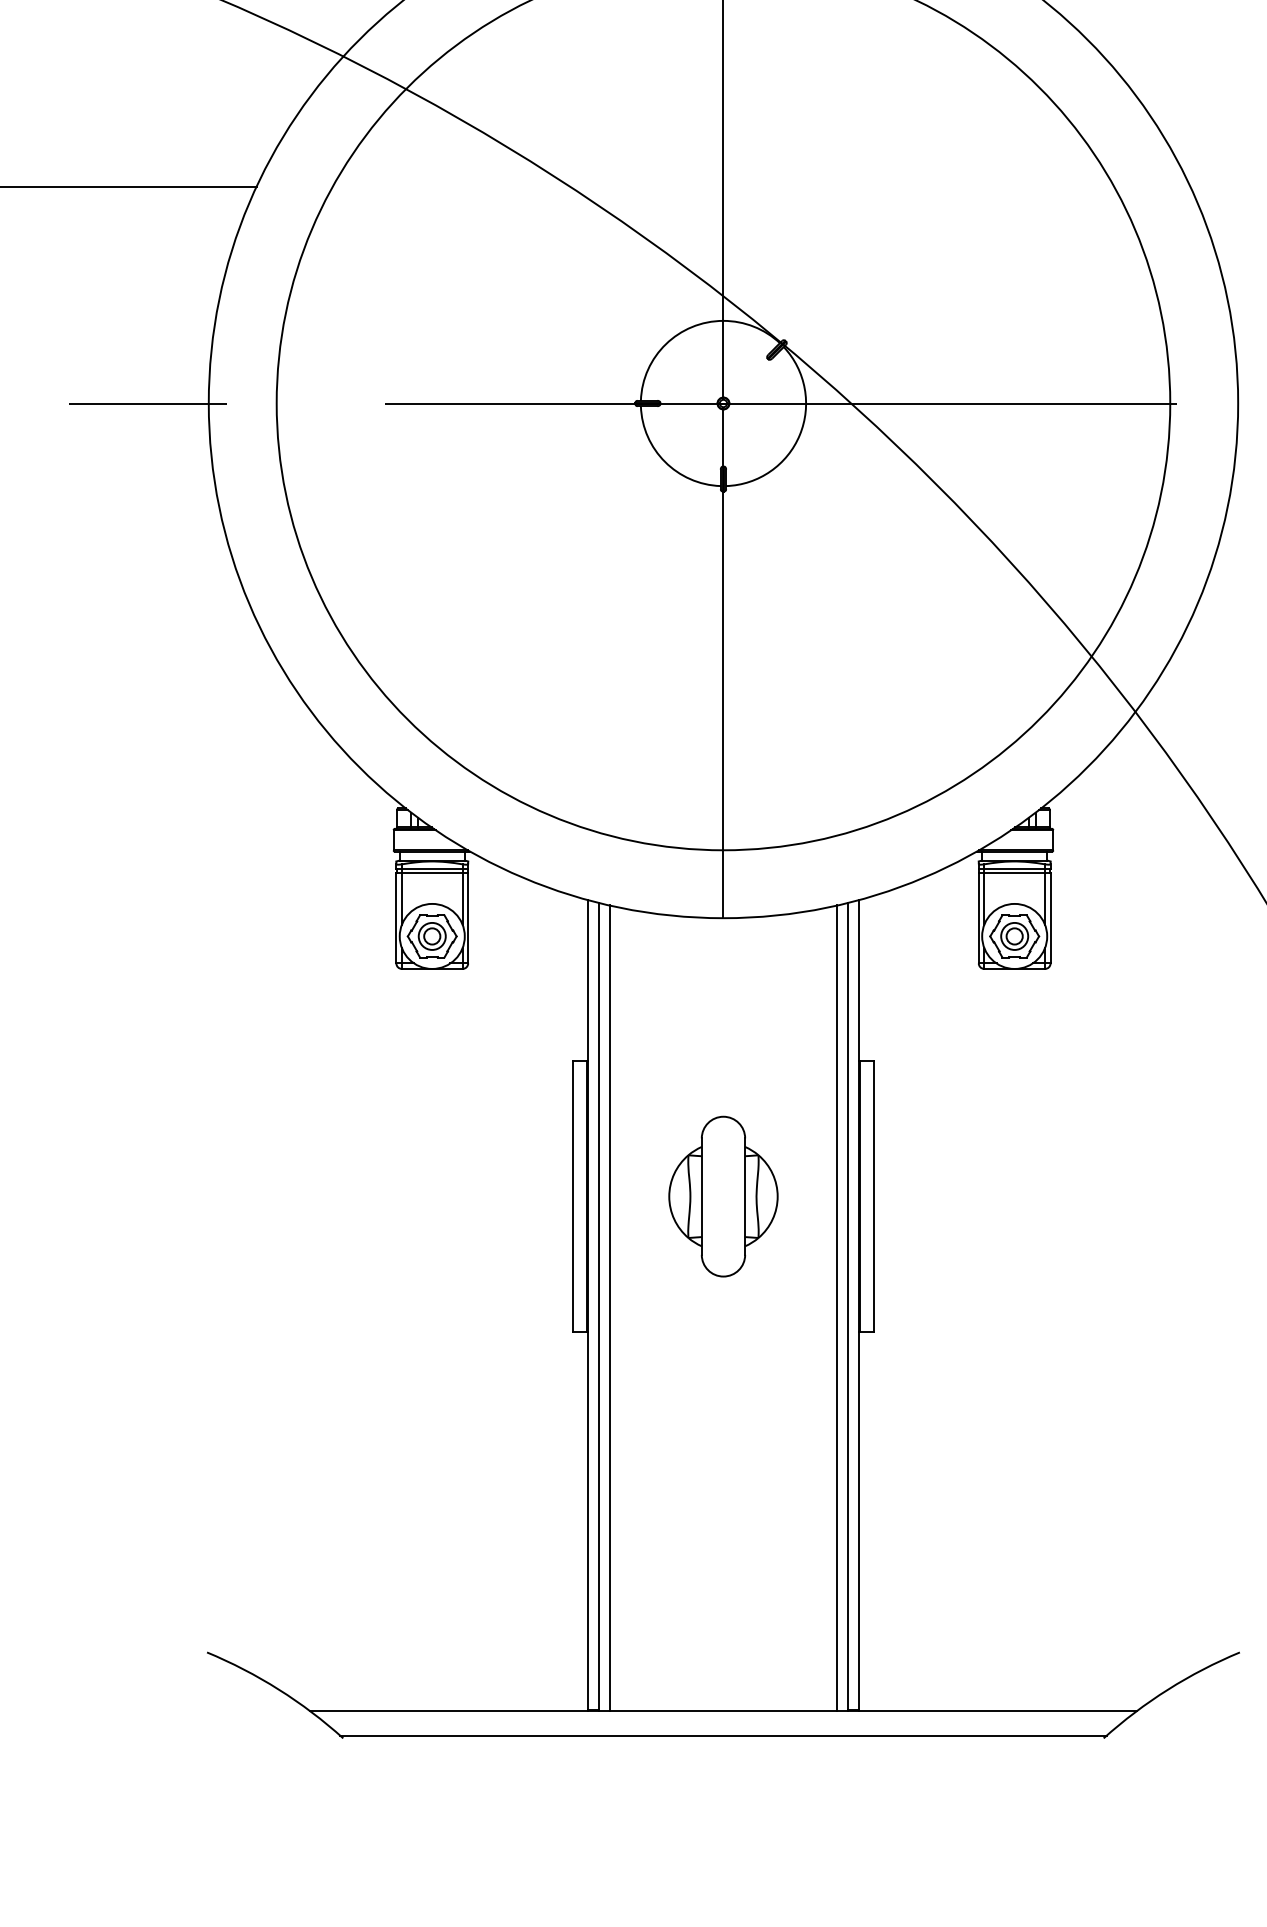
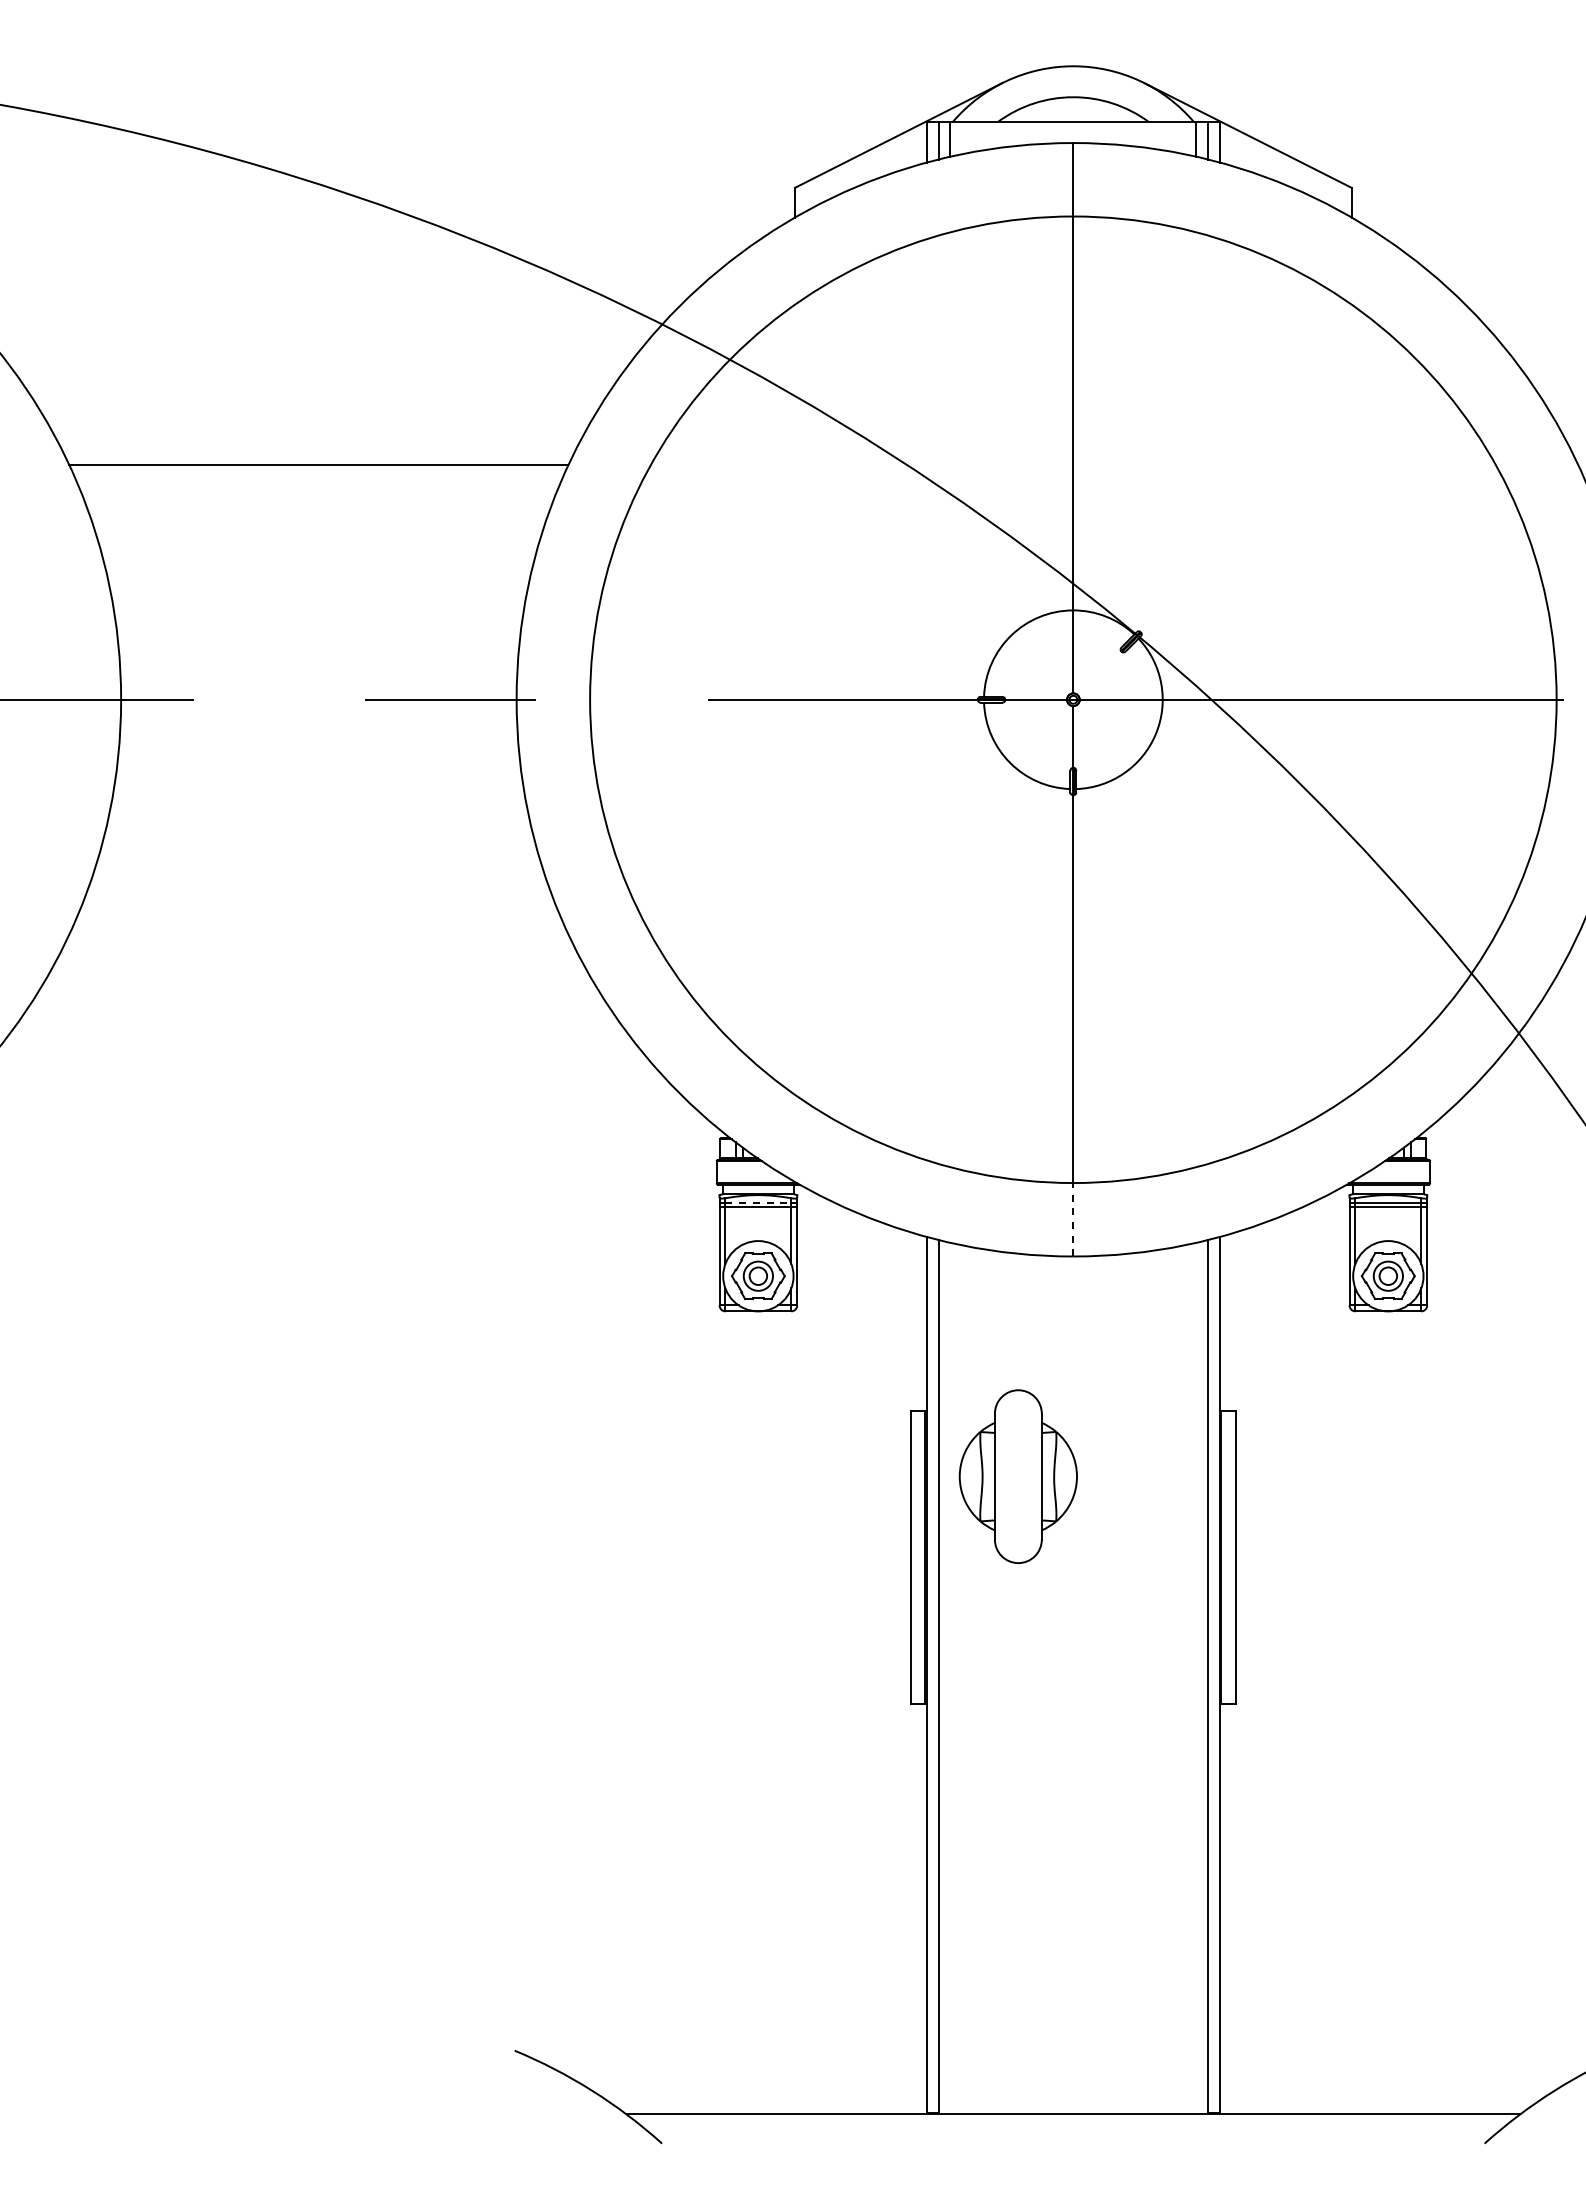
line: (432, 868) -> (758, 1202), solid -> dashed
line: (723, 884) -> (1073, 1219), solid -> dashed
part: (722, 1196) -> (1017, 1476), moved
line: (609, 1308) -> (950, 1678), removed
line: (837, 1308) -> (1196, 1678), removed
line: (722, 1735) -> (1072, 2140), removed

